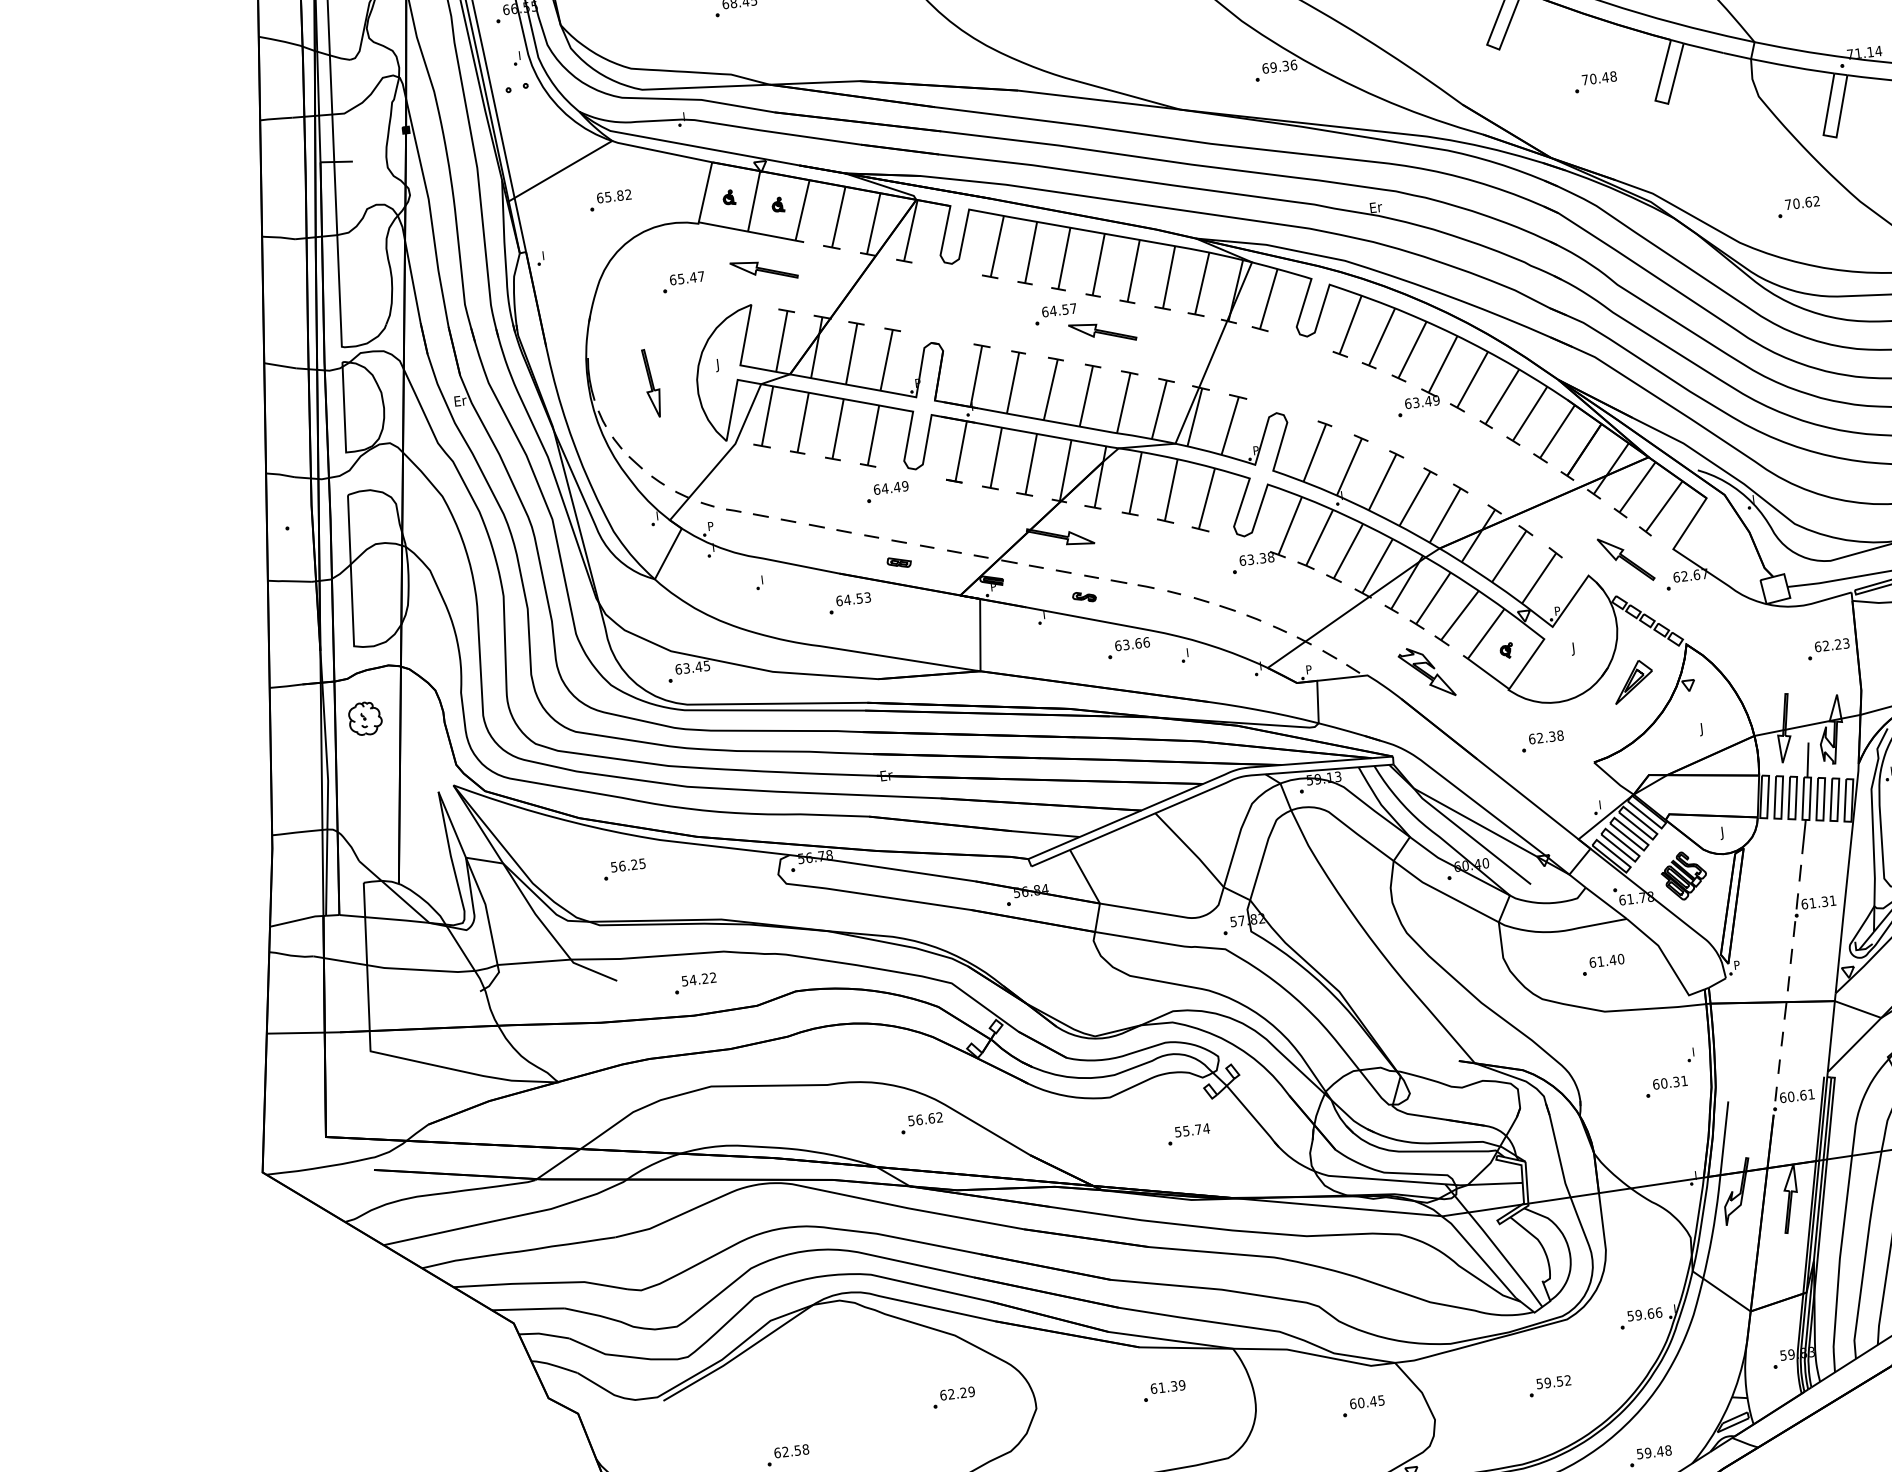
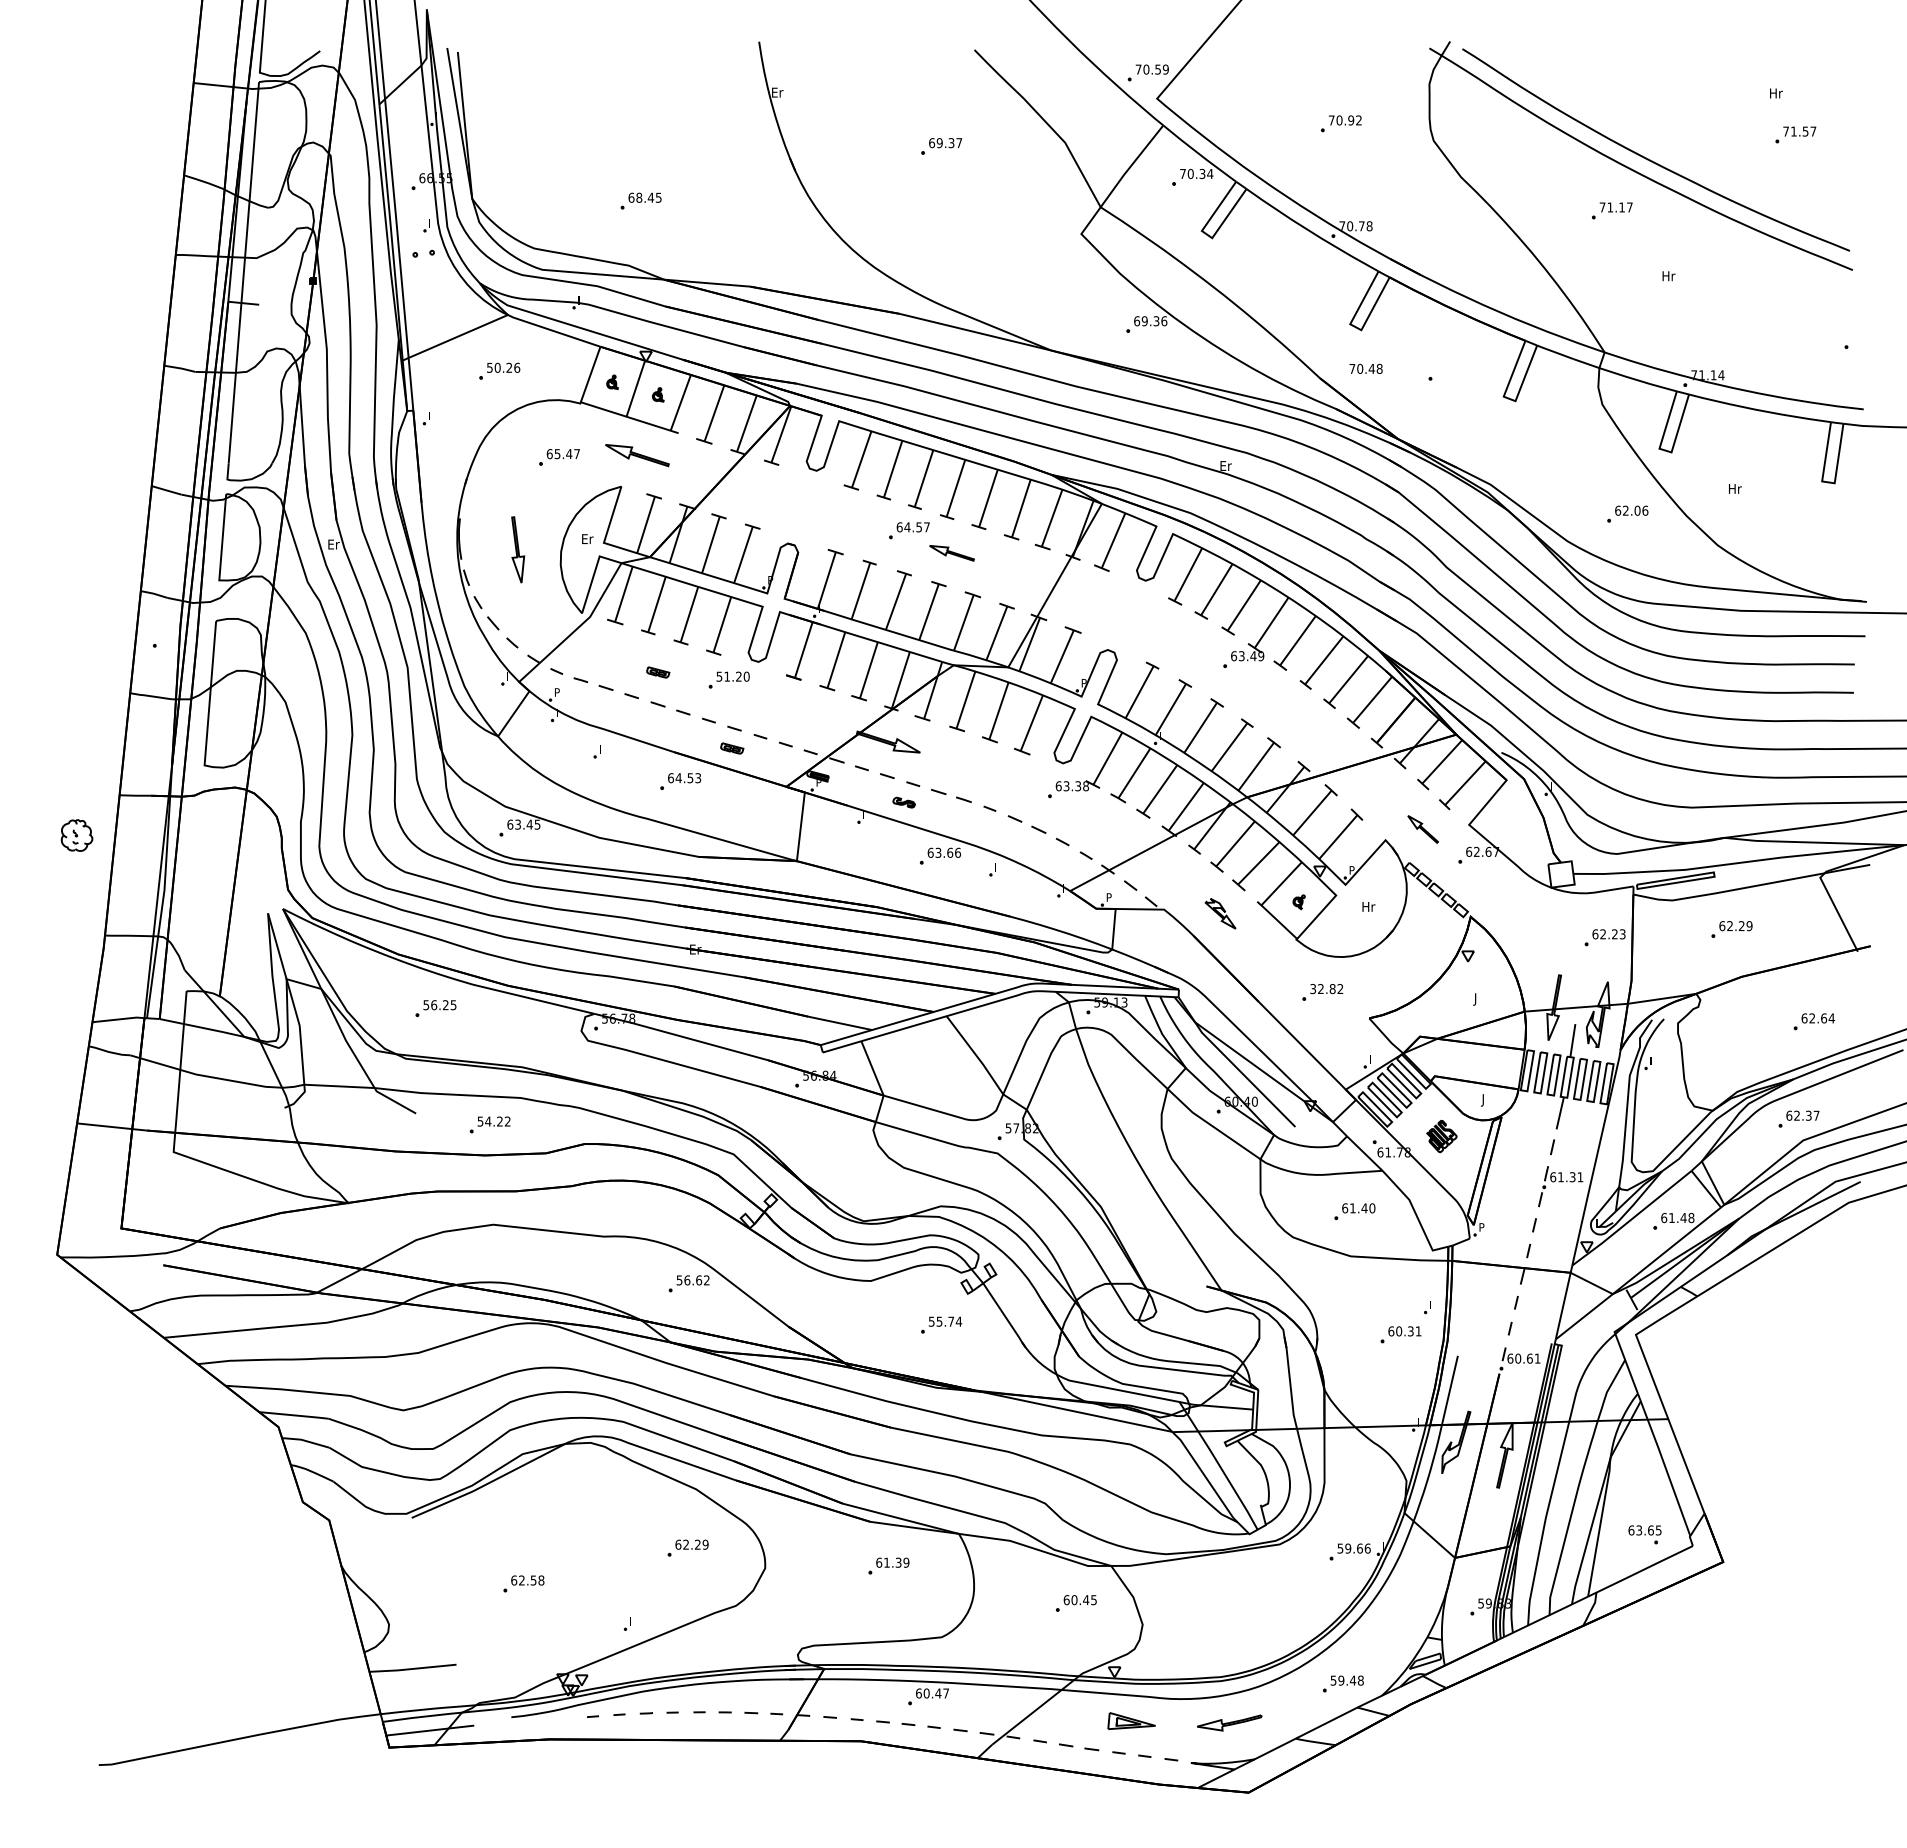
text: (1598, 77) -> (1365, 368), moved
text: (614, 196) -> (503, 367), 65.82 -> 50.26
text: (1802, 202) -> (1631, 510), 70.62 -> 62.06
part: (1102, 331) -> (951, 552), size x0.7
text: (722, 365) -> (586, 540), J -> Er
text: (890, 487) -> (732, 676), 64.49 -> 51.20
part: (813, 492) -> (658, 672), added
part: (1625, 559) -> (1422, 829), size x0.6
text: (1578, 648) -> (1367, 908), J -> Hr
part: (1426, 672) -> (1220, 913), size x0.6
part: (1632, 682) -> (1415, 946), removed
part: (364, 718) -> (76, 835), moved
text: (1546, 737) -> (1326, 989), 62.38 -> 32.82
part: (1683, 875) -> (1441, 1136), size x0.7
part: (1549, 1385) -> (1255, 1605), removed

